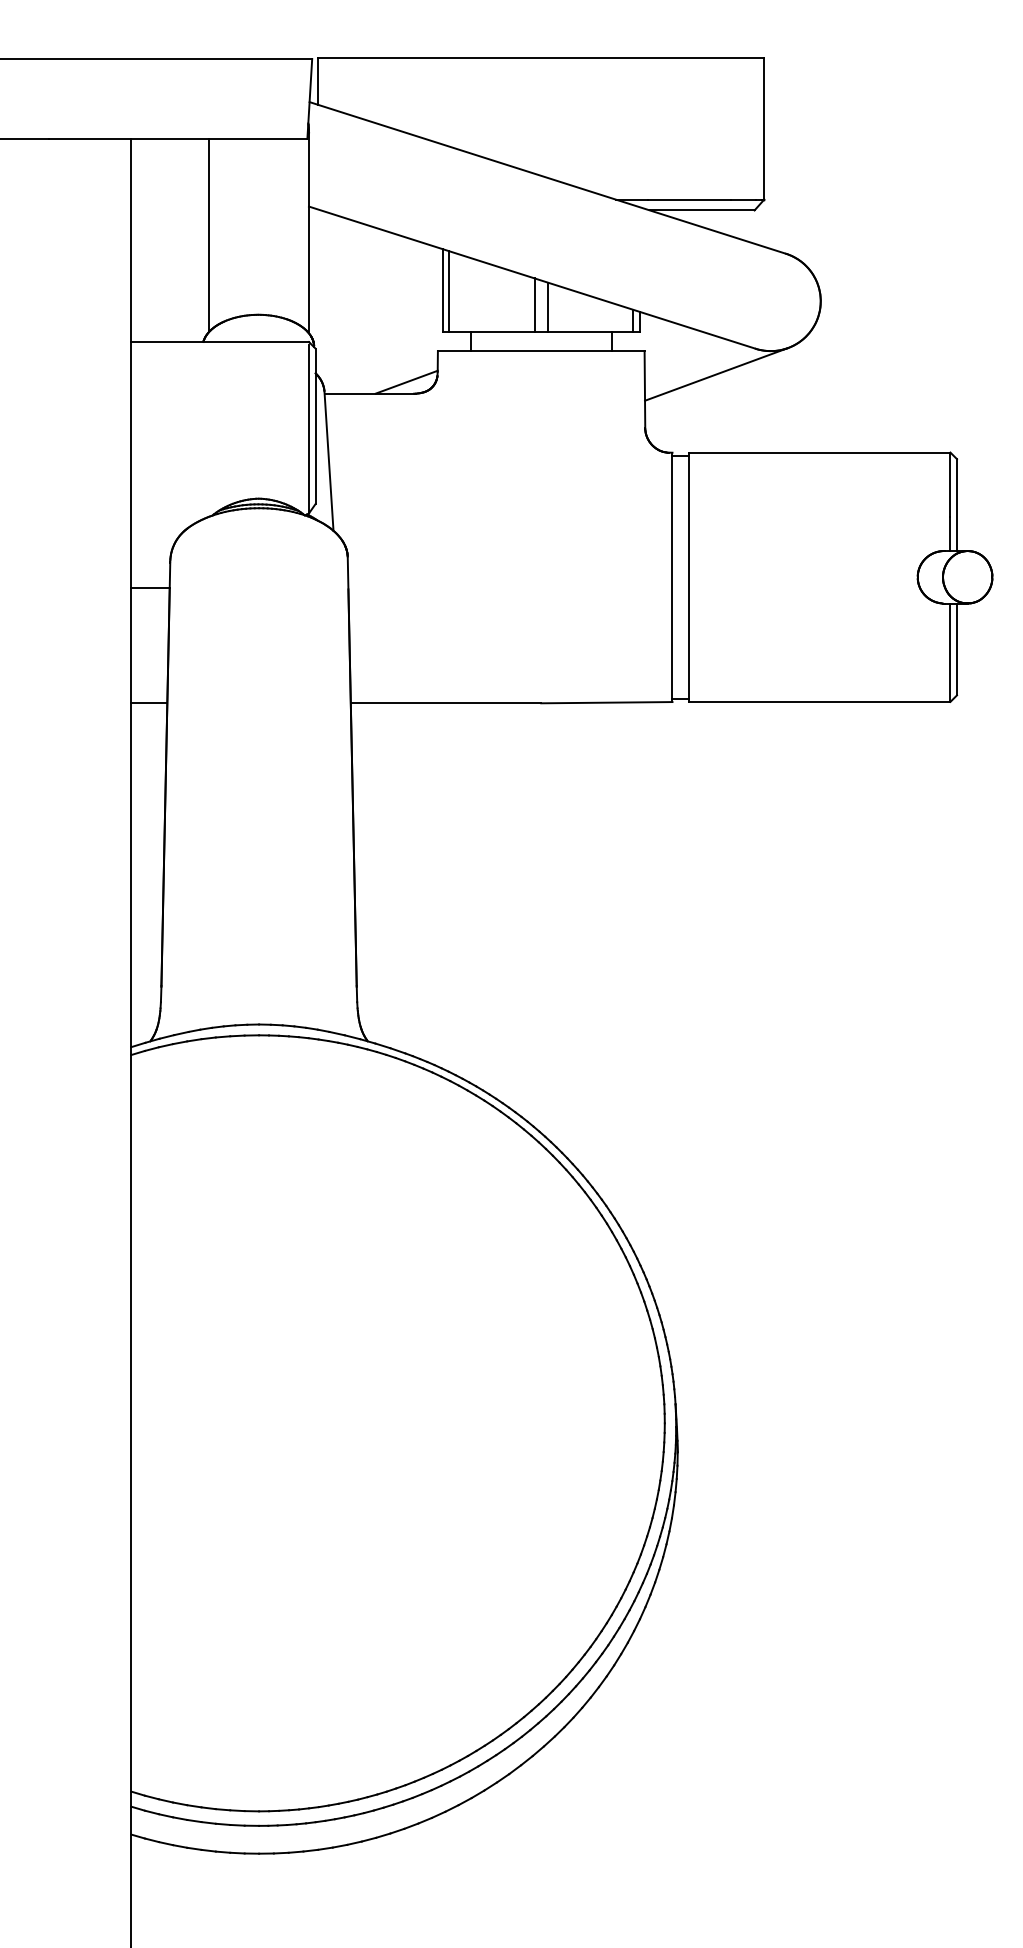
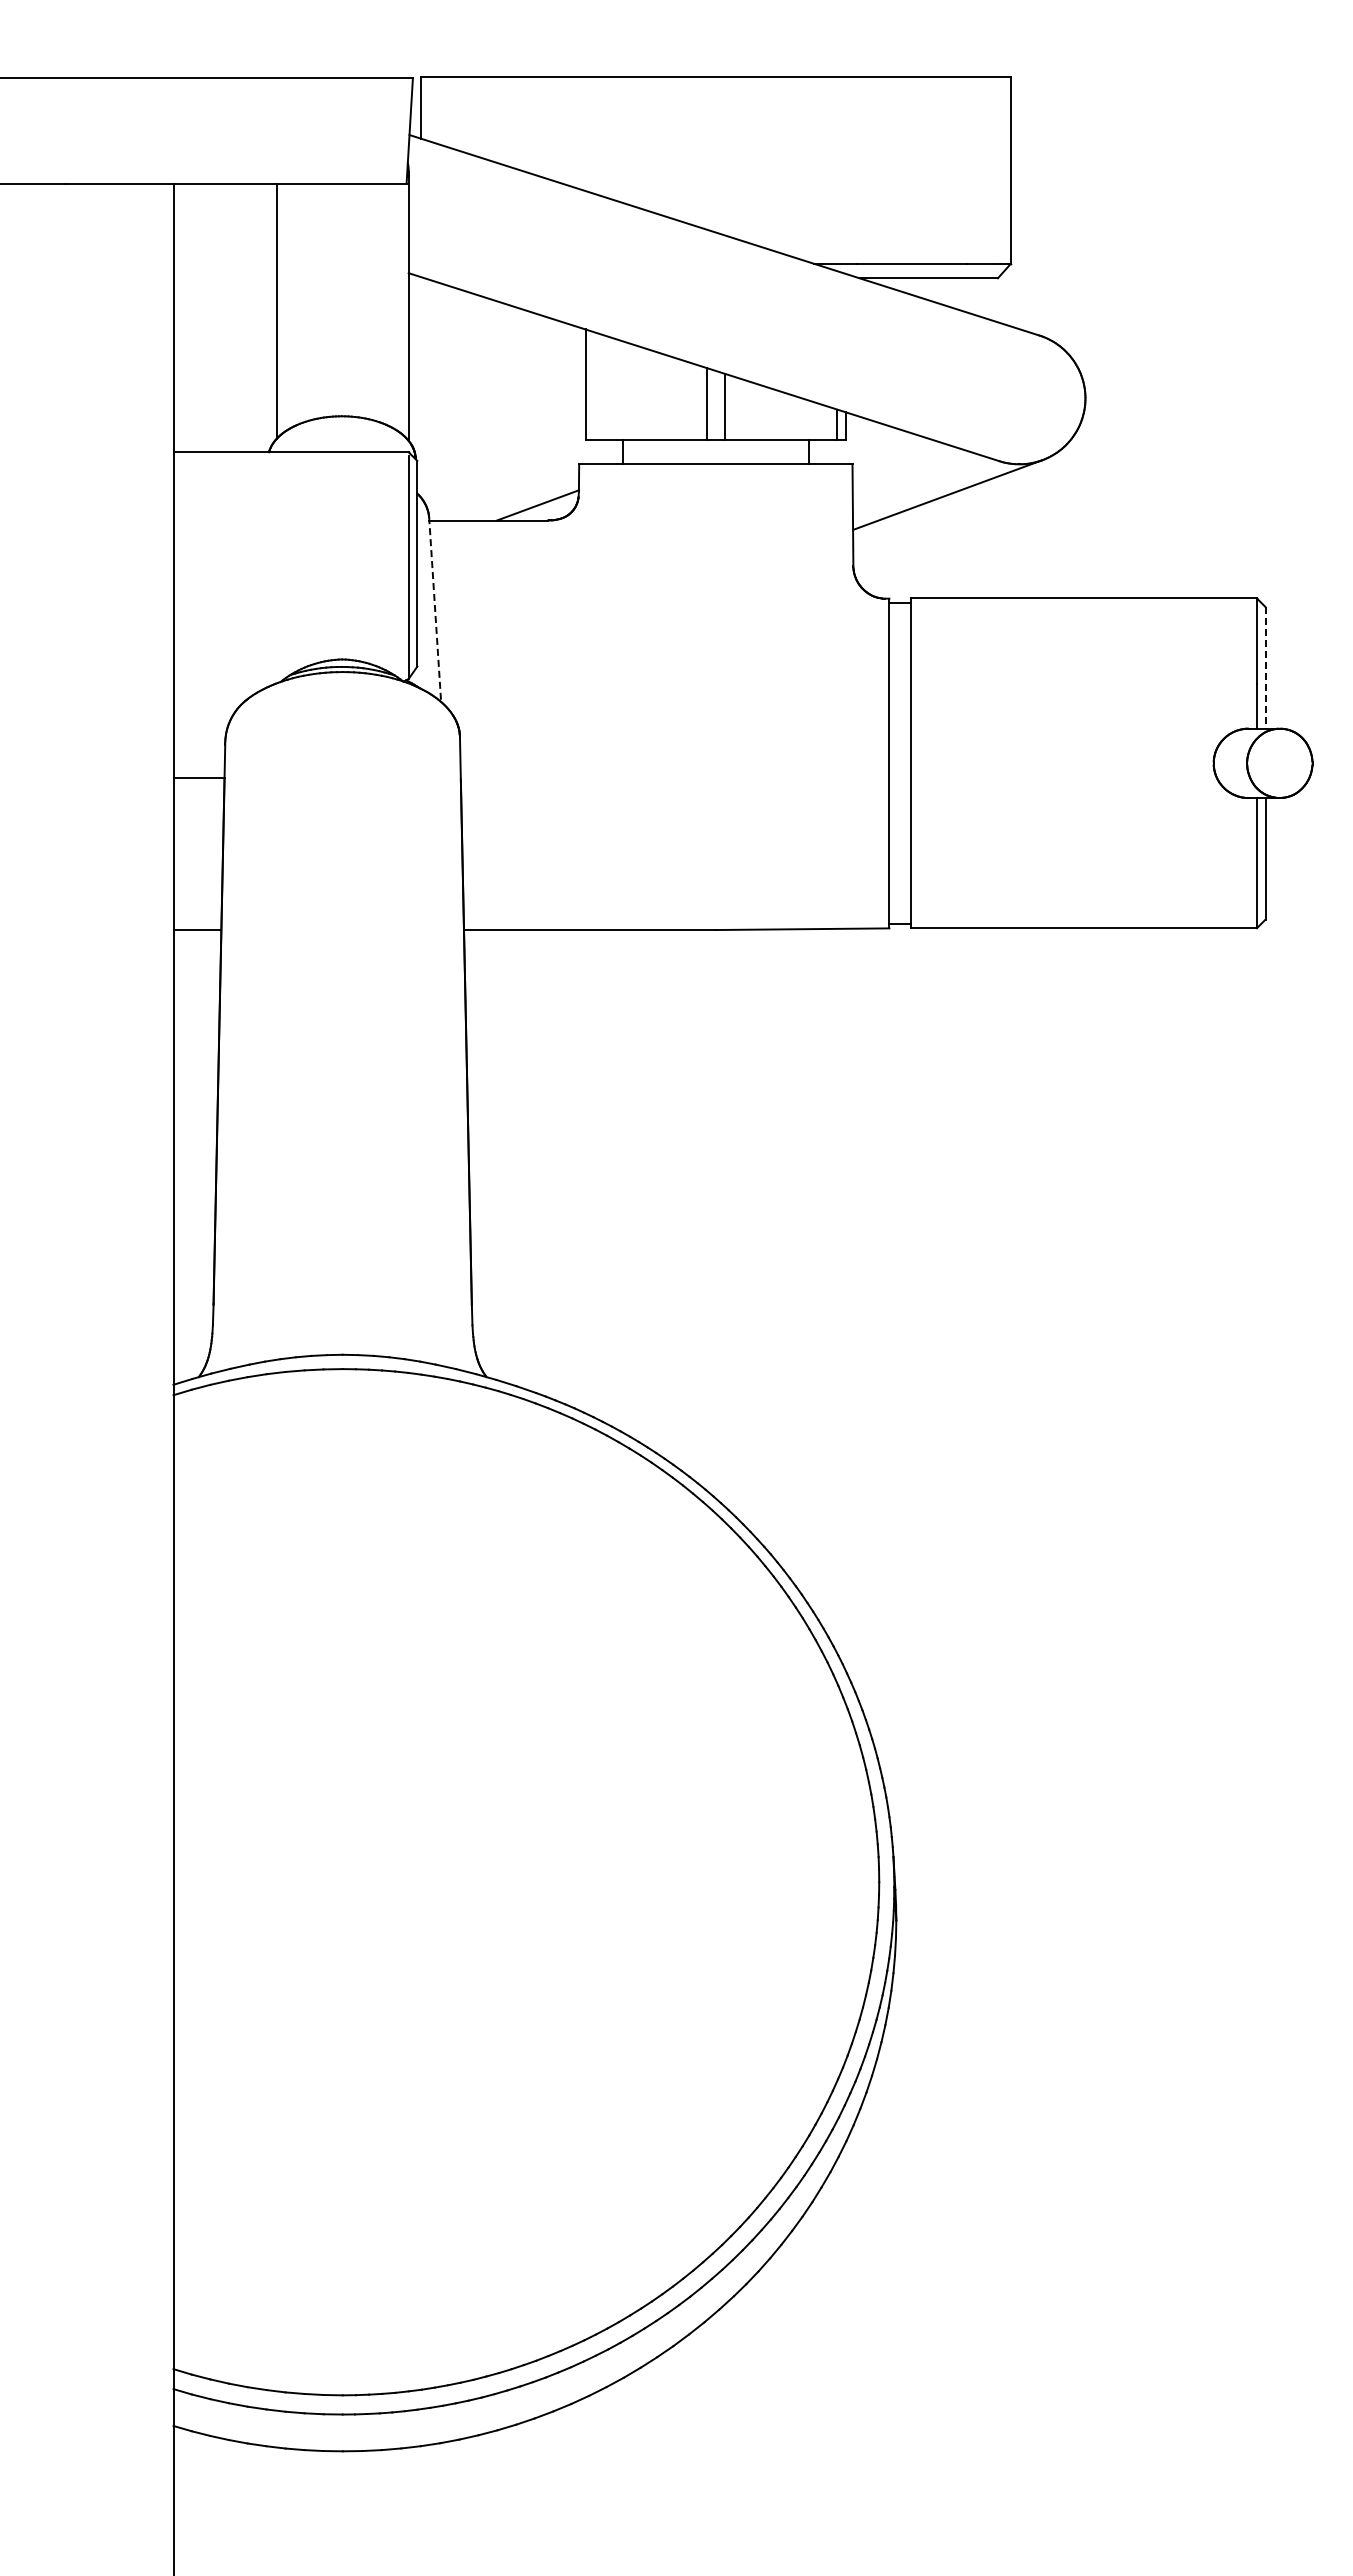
line: (449, 291) -> (594, 385), removed
line: (329, 460) -> (435, 609), solid -> dashed
line: (956, 504) -> (1265, 667), solid -> dashed

